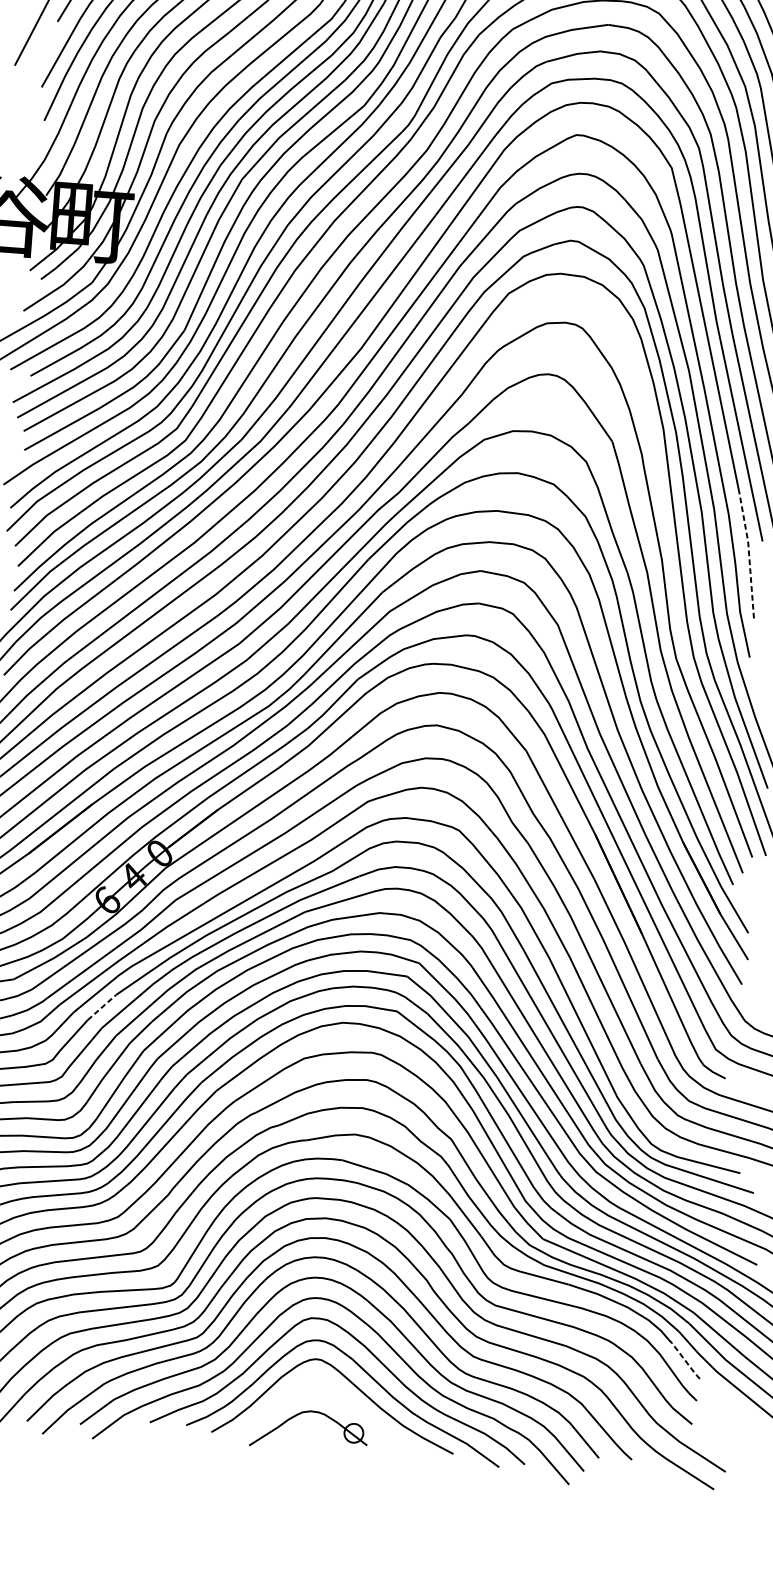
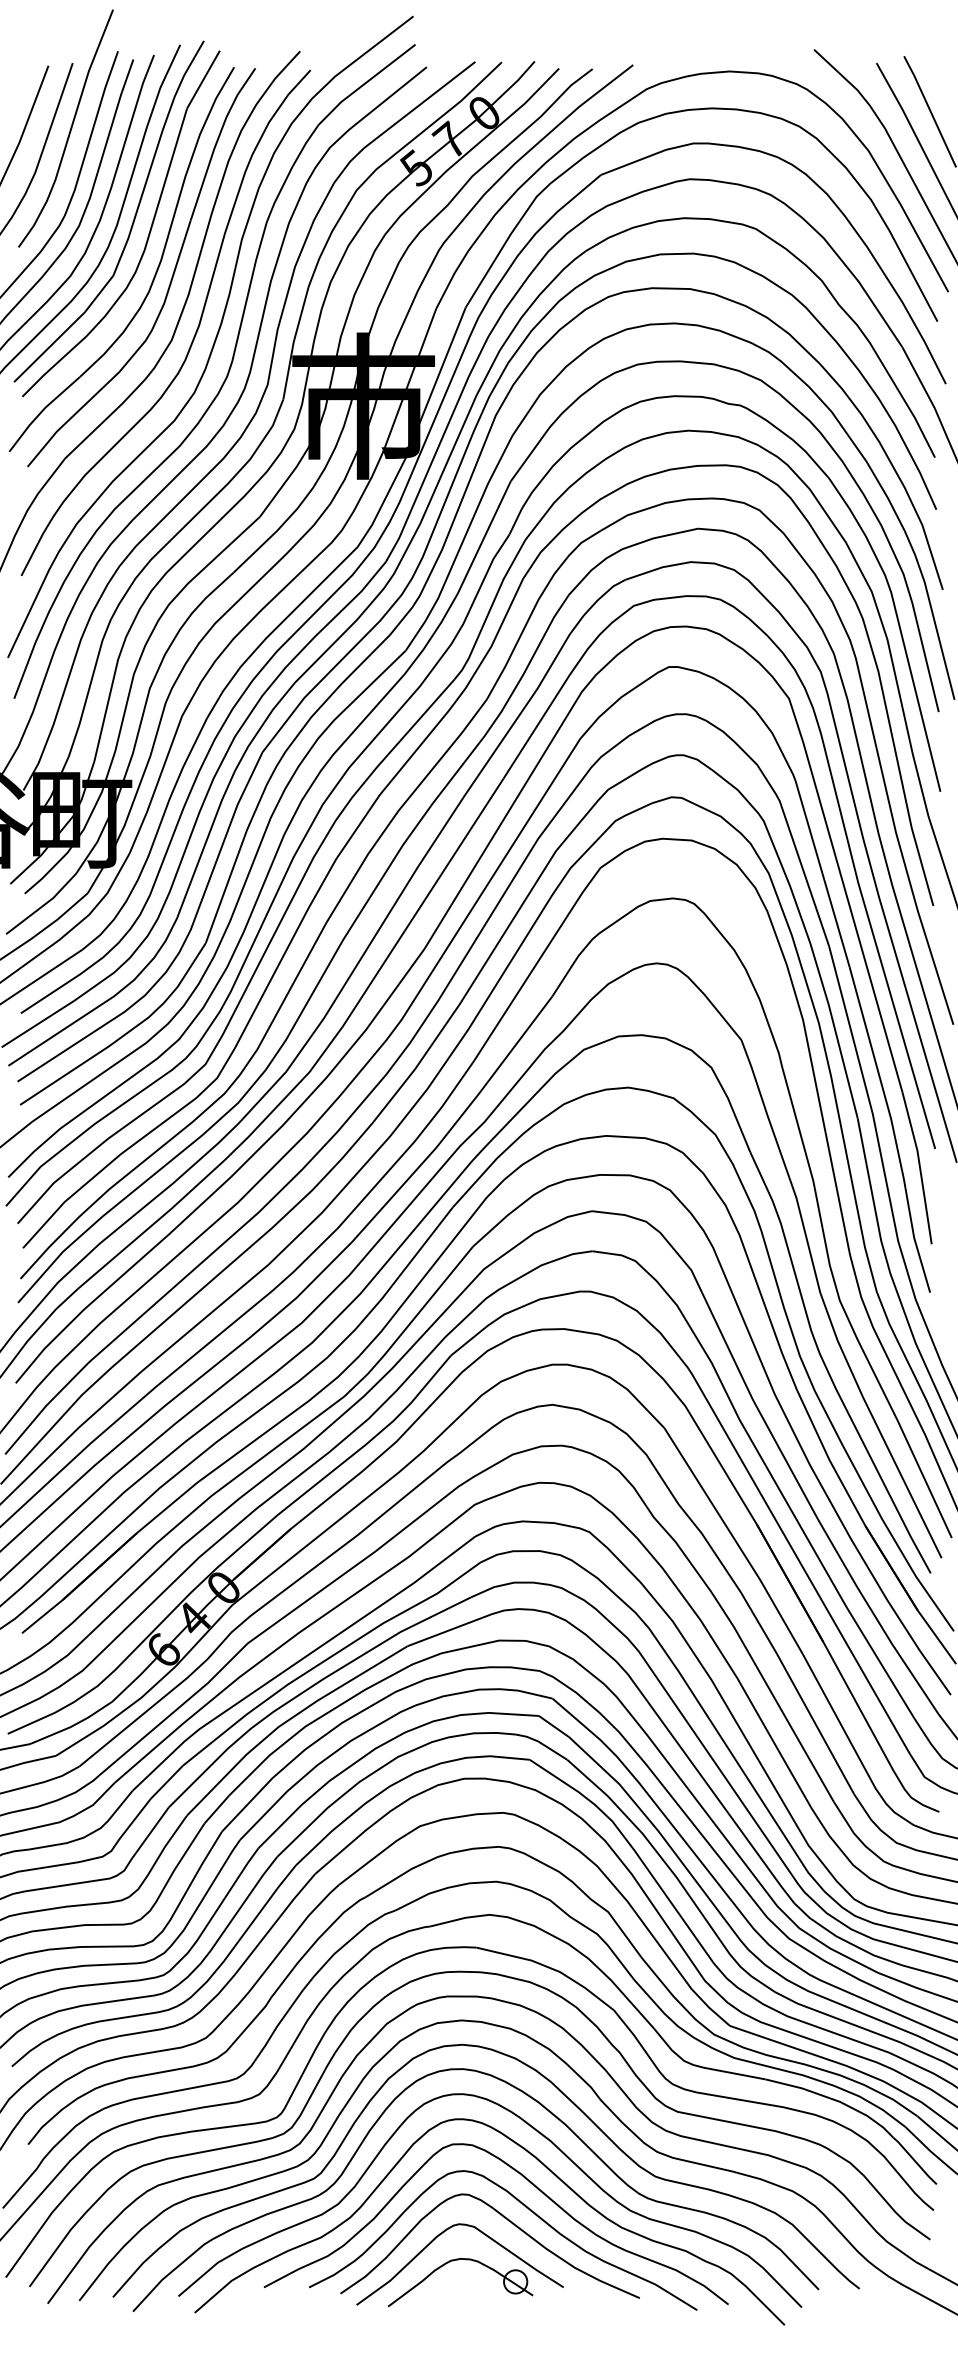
line: (749, 555) -> (920, 1167), dashed -> solid
line: (102, 1006) -> (167, 1781), dashed -> solid
line: (685, 1360) -> (915, 2161), dashed -> solid
curve: (291, 1394) -> (435, 2239), added

